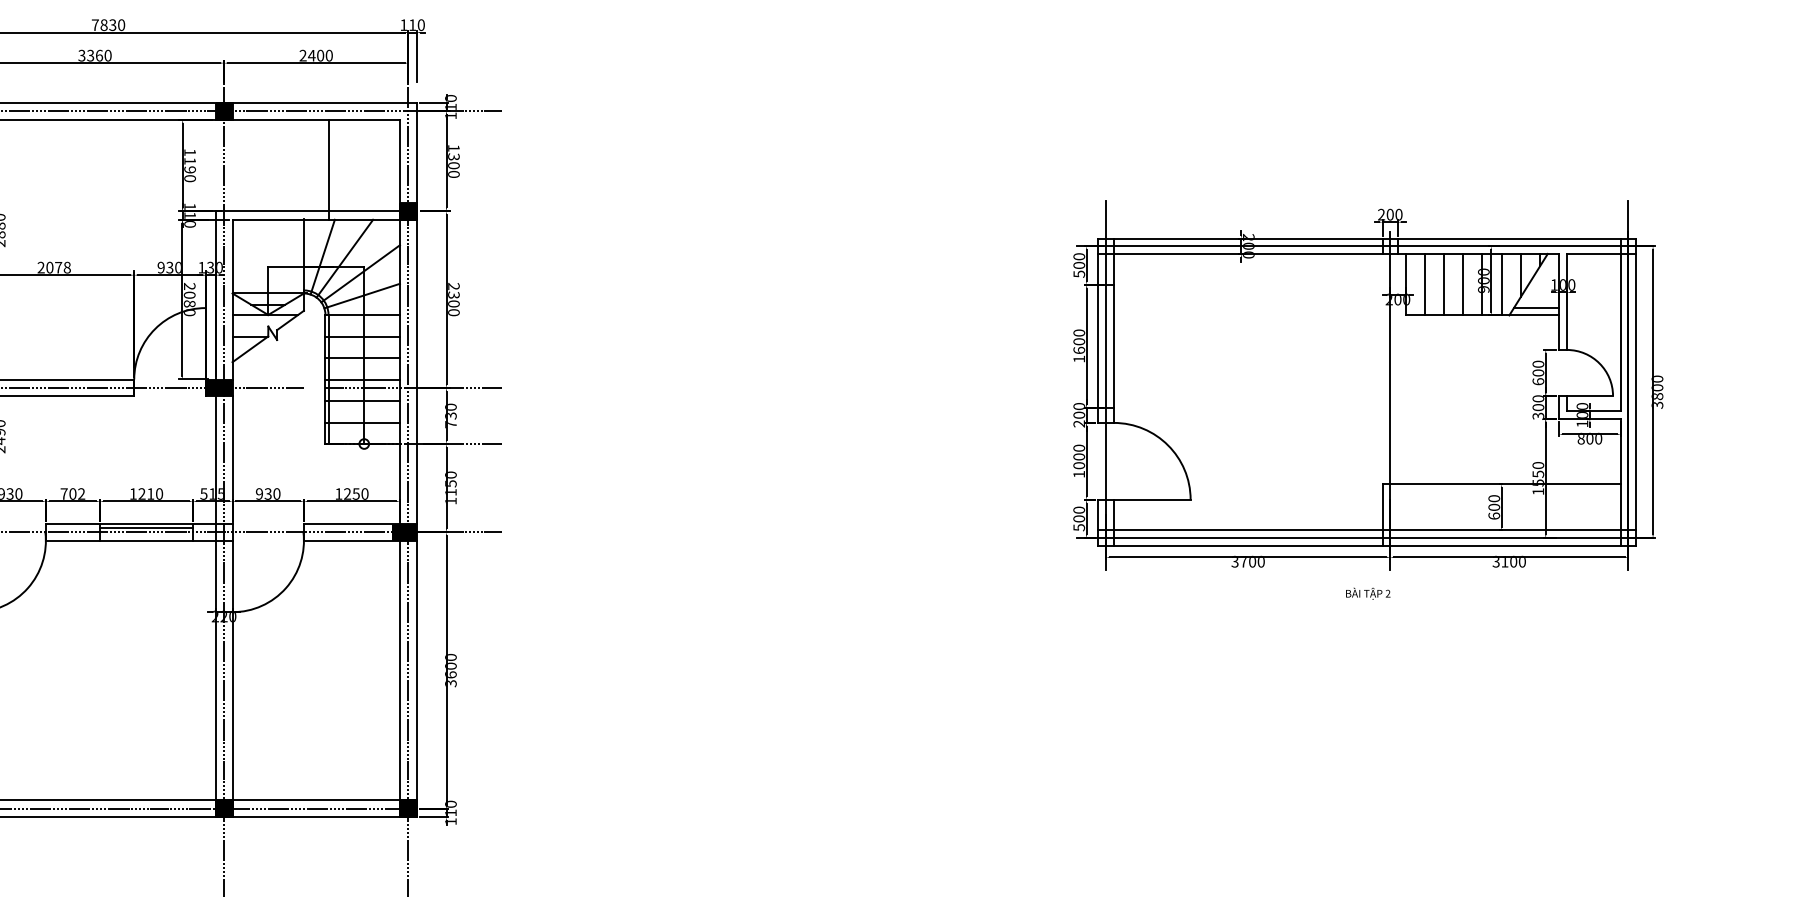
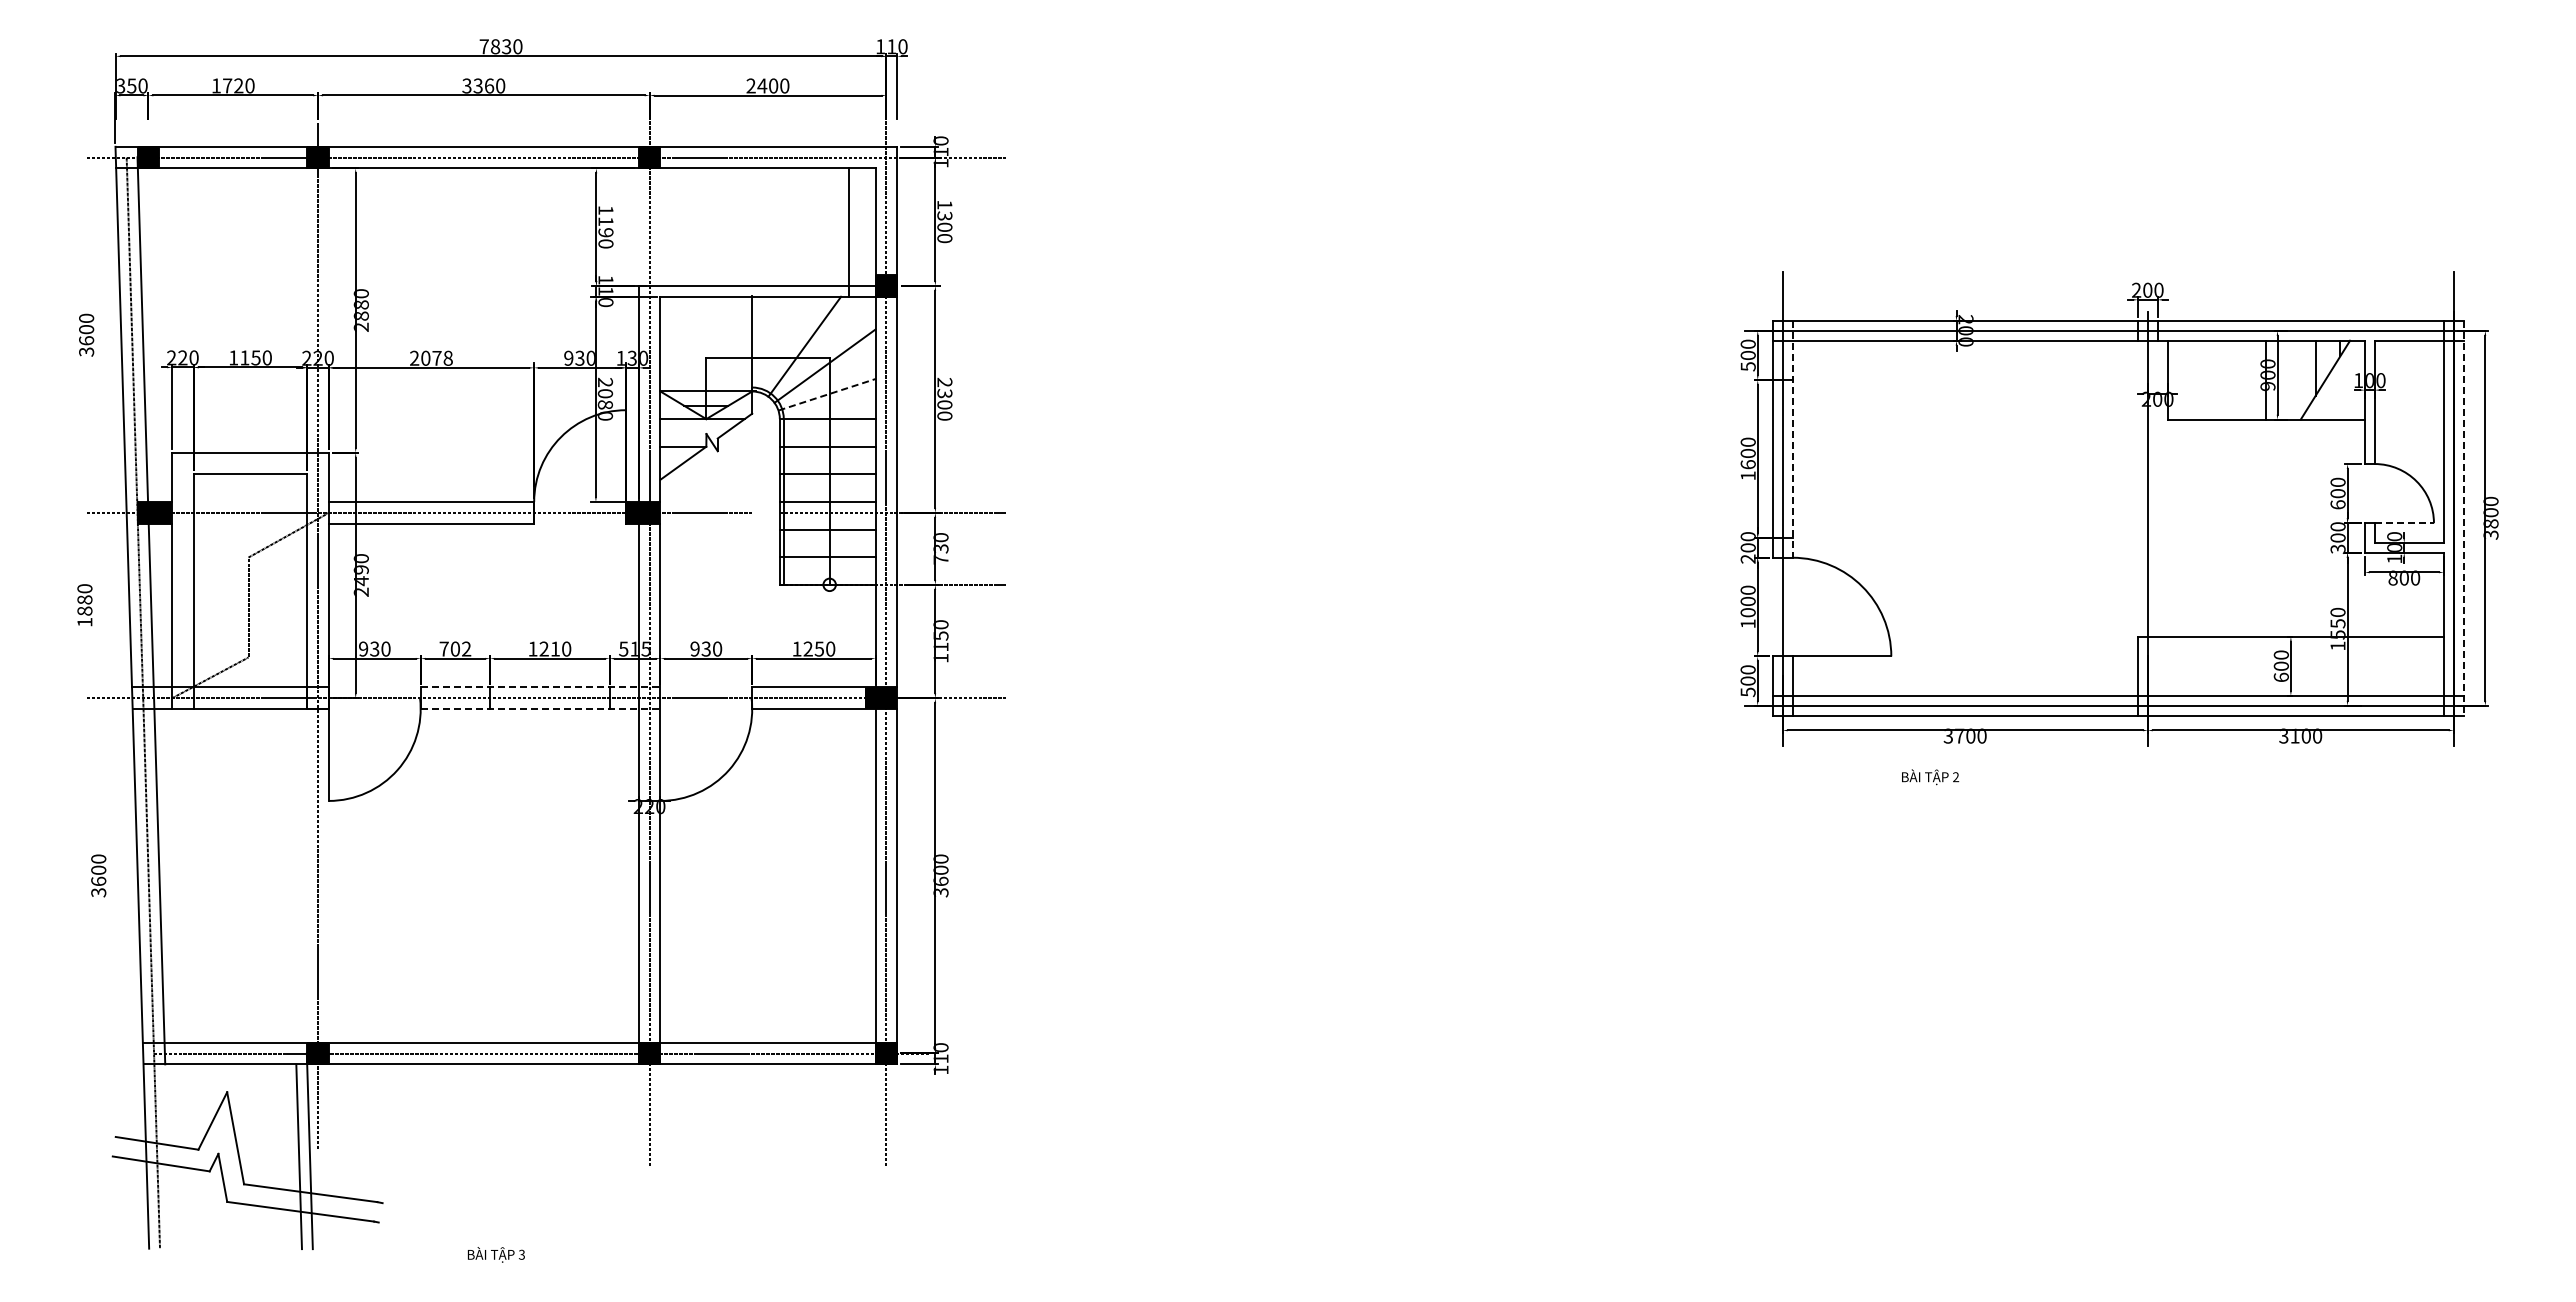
line: (328, 169) -> (848, 232), moved
line: (322, 256) -> (775, 344), removed
line: (1425, 284) -> (2192, 379), removed
line: (1443, 284) -> (2216, 379), removed
line: (1463, 284) -> (2241, 379), removed
line: (1501, 284) -> (2290, 379), removed
line: (362, 295) -> (827, 394), solid -> dashed
line: (1536, 307) -> (2335, 409), removed
line: (1113, 330) -> (1792, 439), solid -> dashed
line: (1636, 392) -> (2463, 518), solid -> dashed
line: (1590, 396) -> (2404, 523), solid -> dashed
line: (139, 523) -> (540, 687), solid -> dashed
line: (146, 527) -> (549, 692), removed
line: (139, 541) -> (540, 709), solid -> dashed
text: (1368, 593) -> (1930, 777), moved

